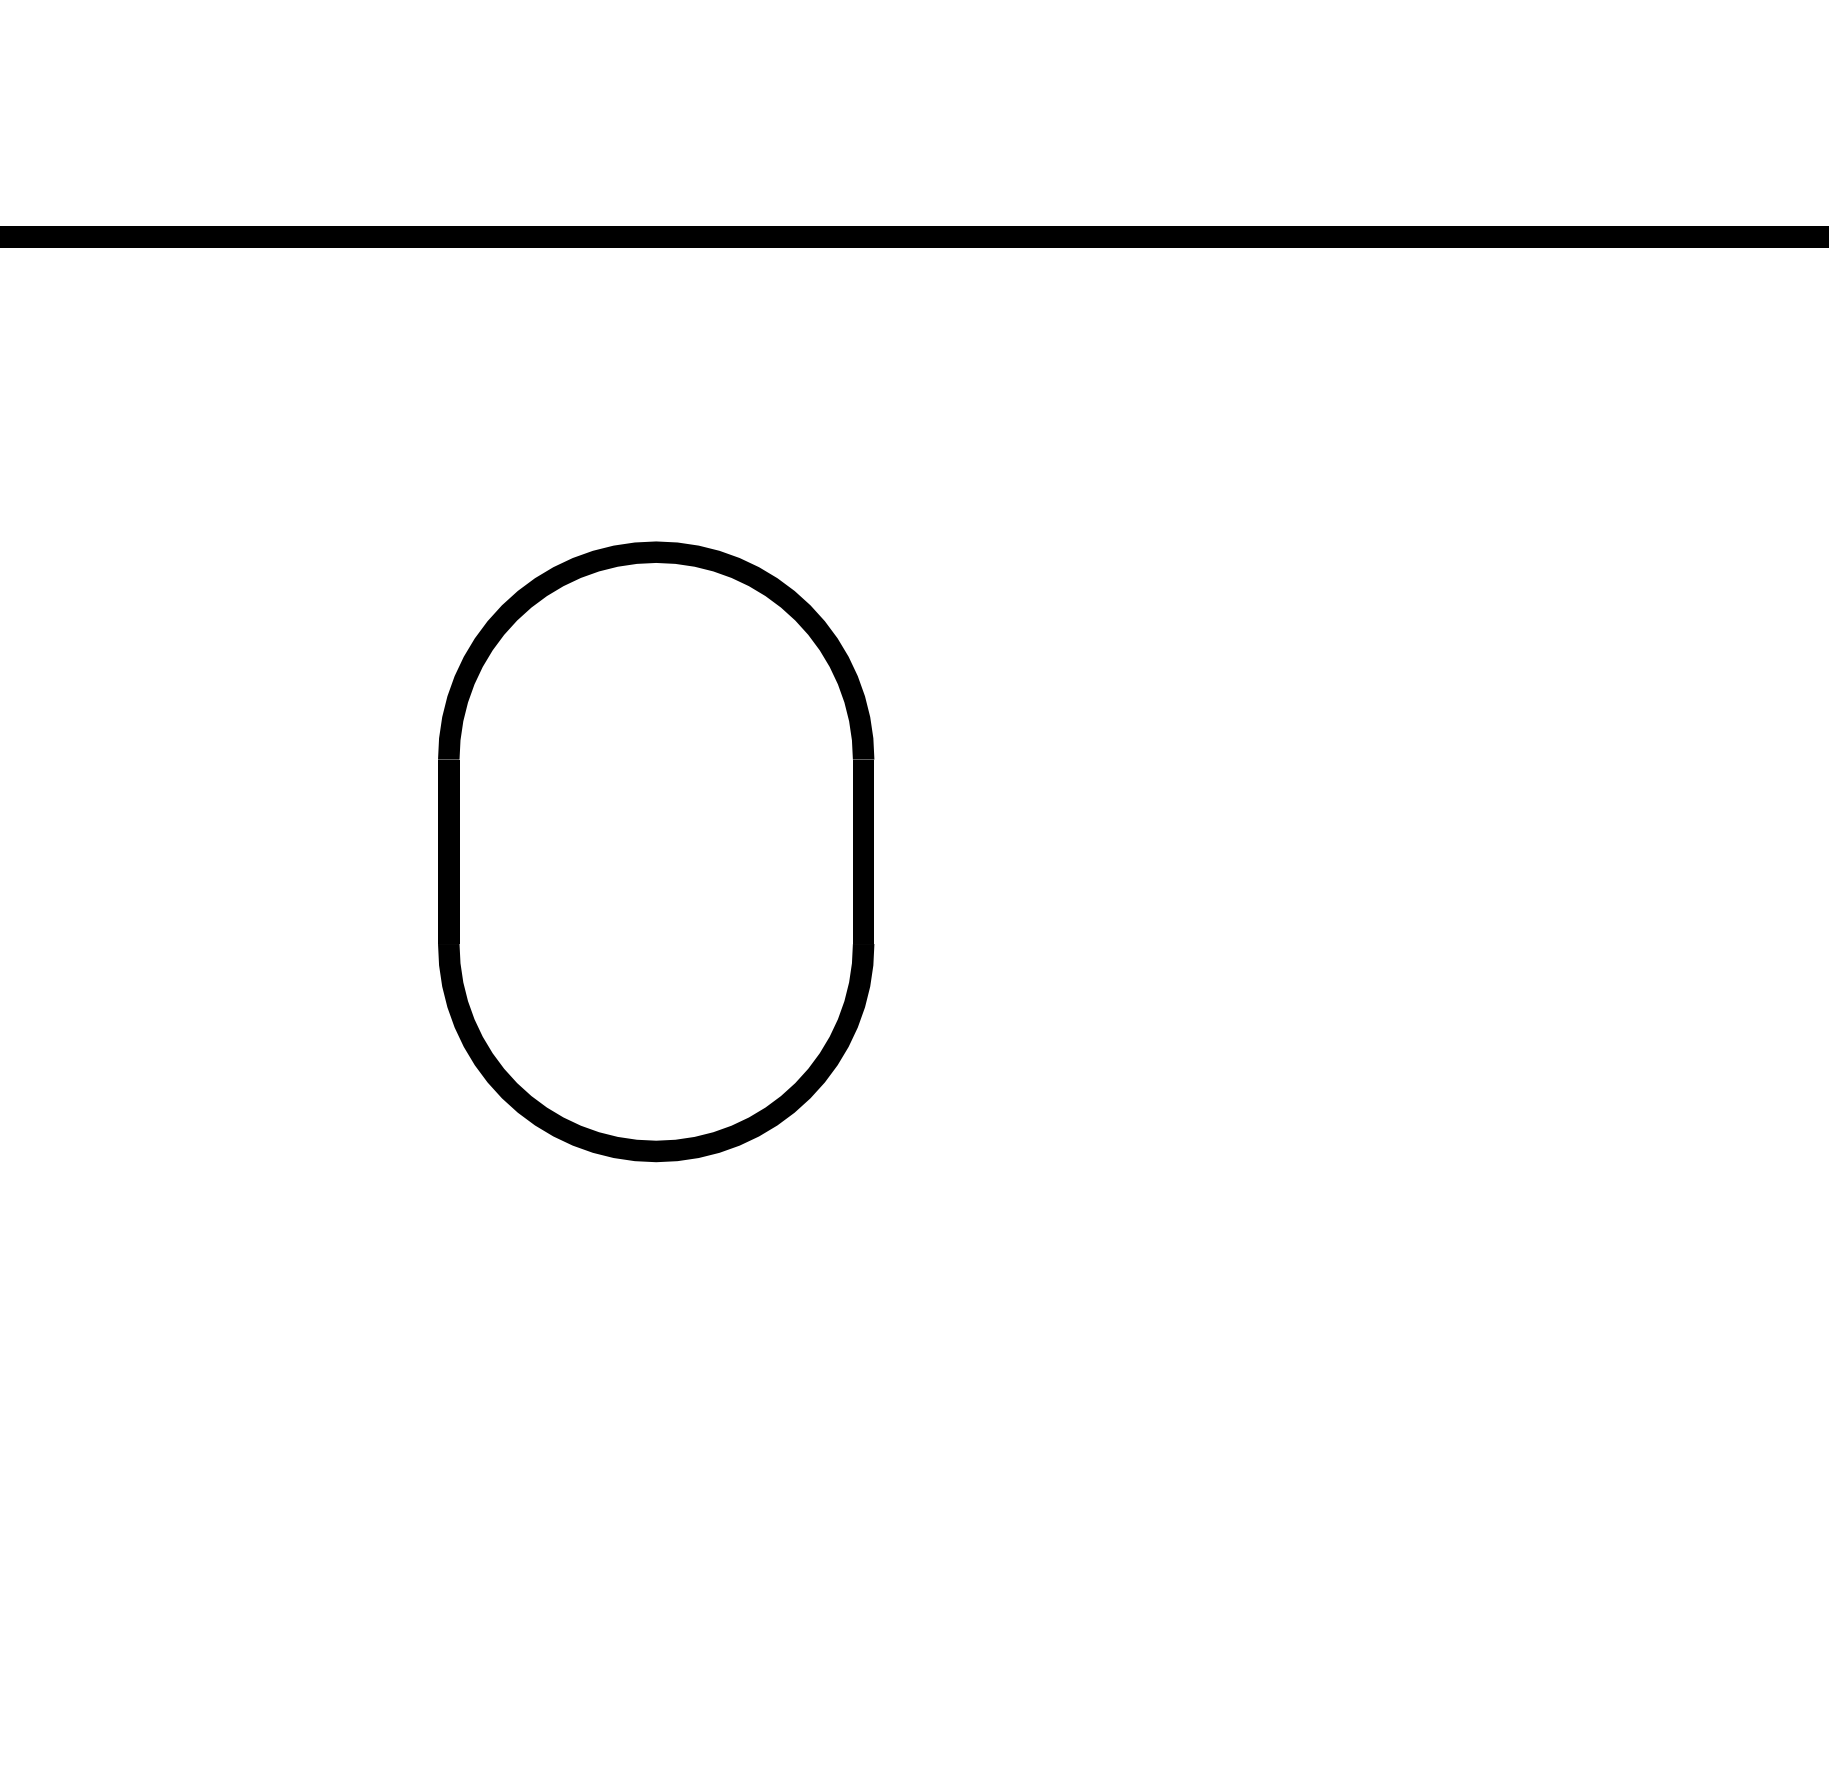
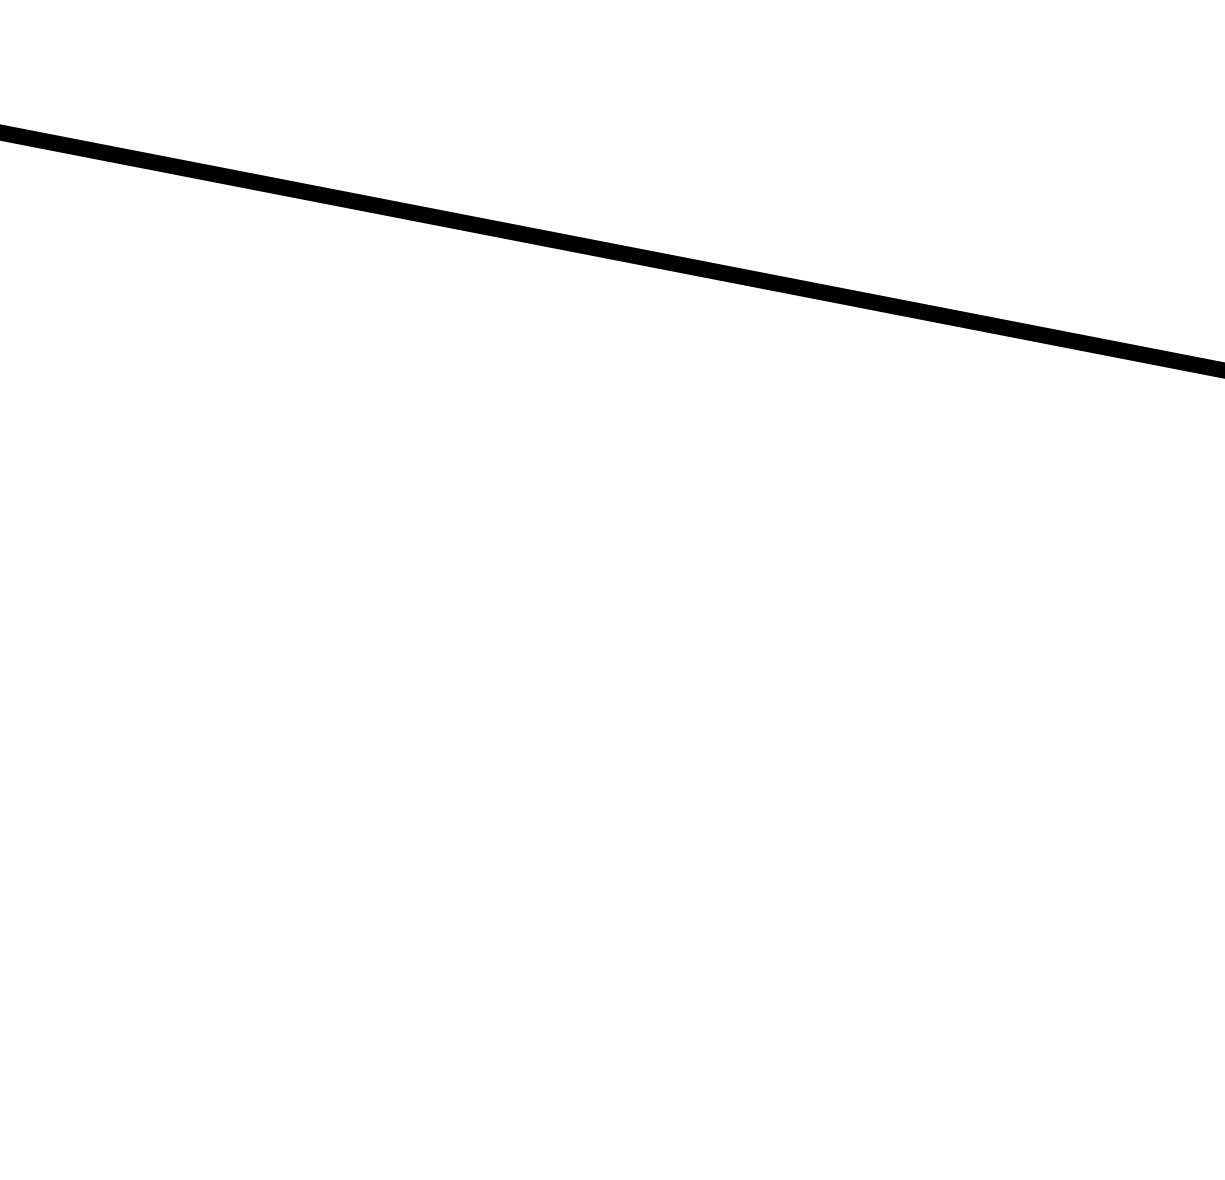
part: (656, 851) -> (335, 666), removed

